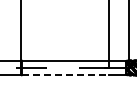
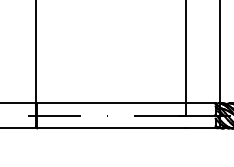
line: (65, 75) -> (111, 128), dashed -> solid

